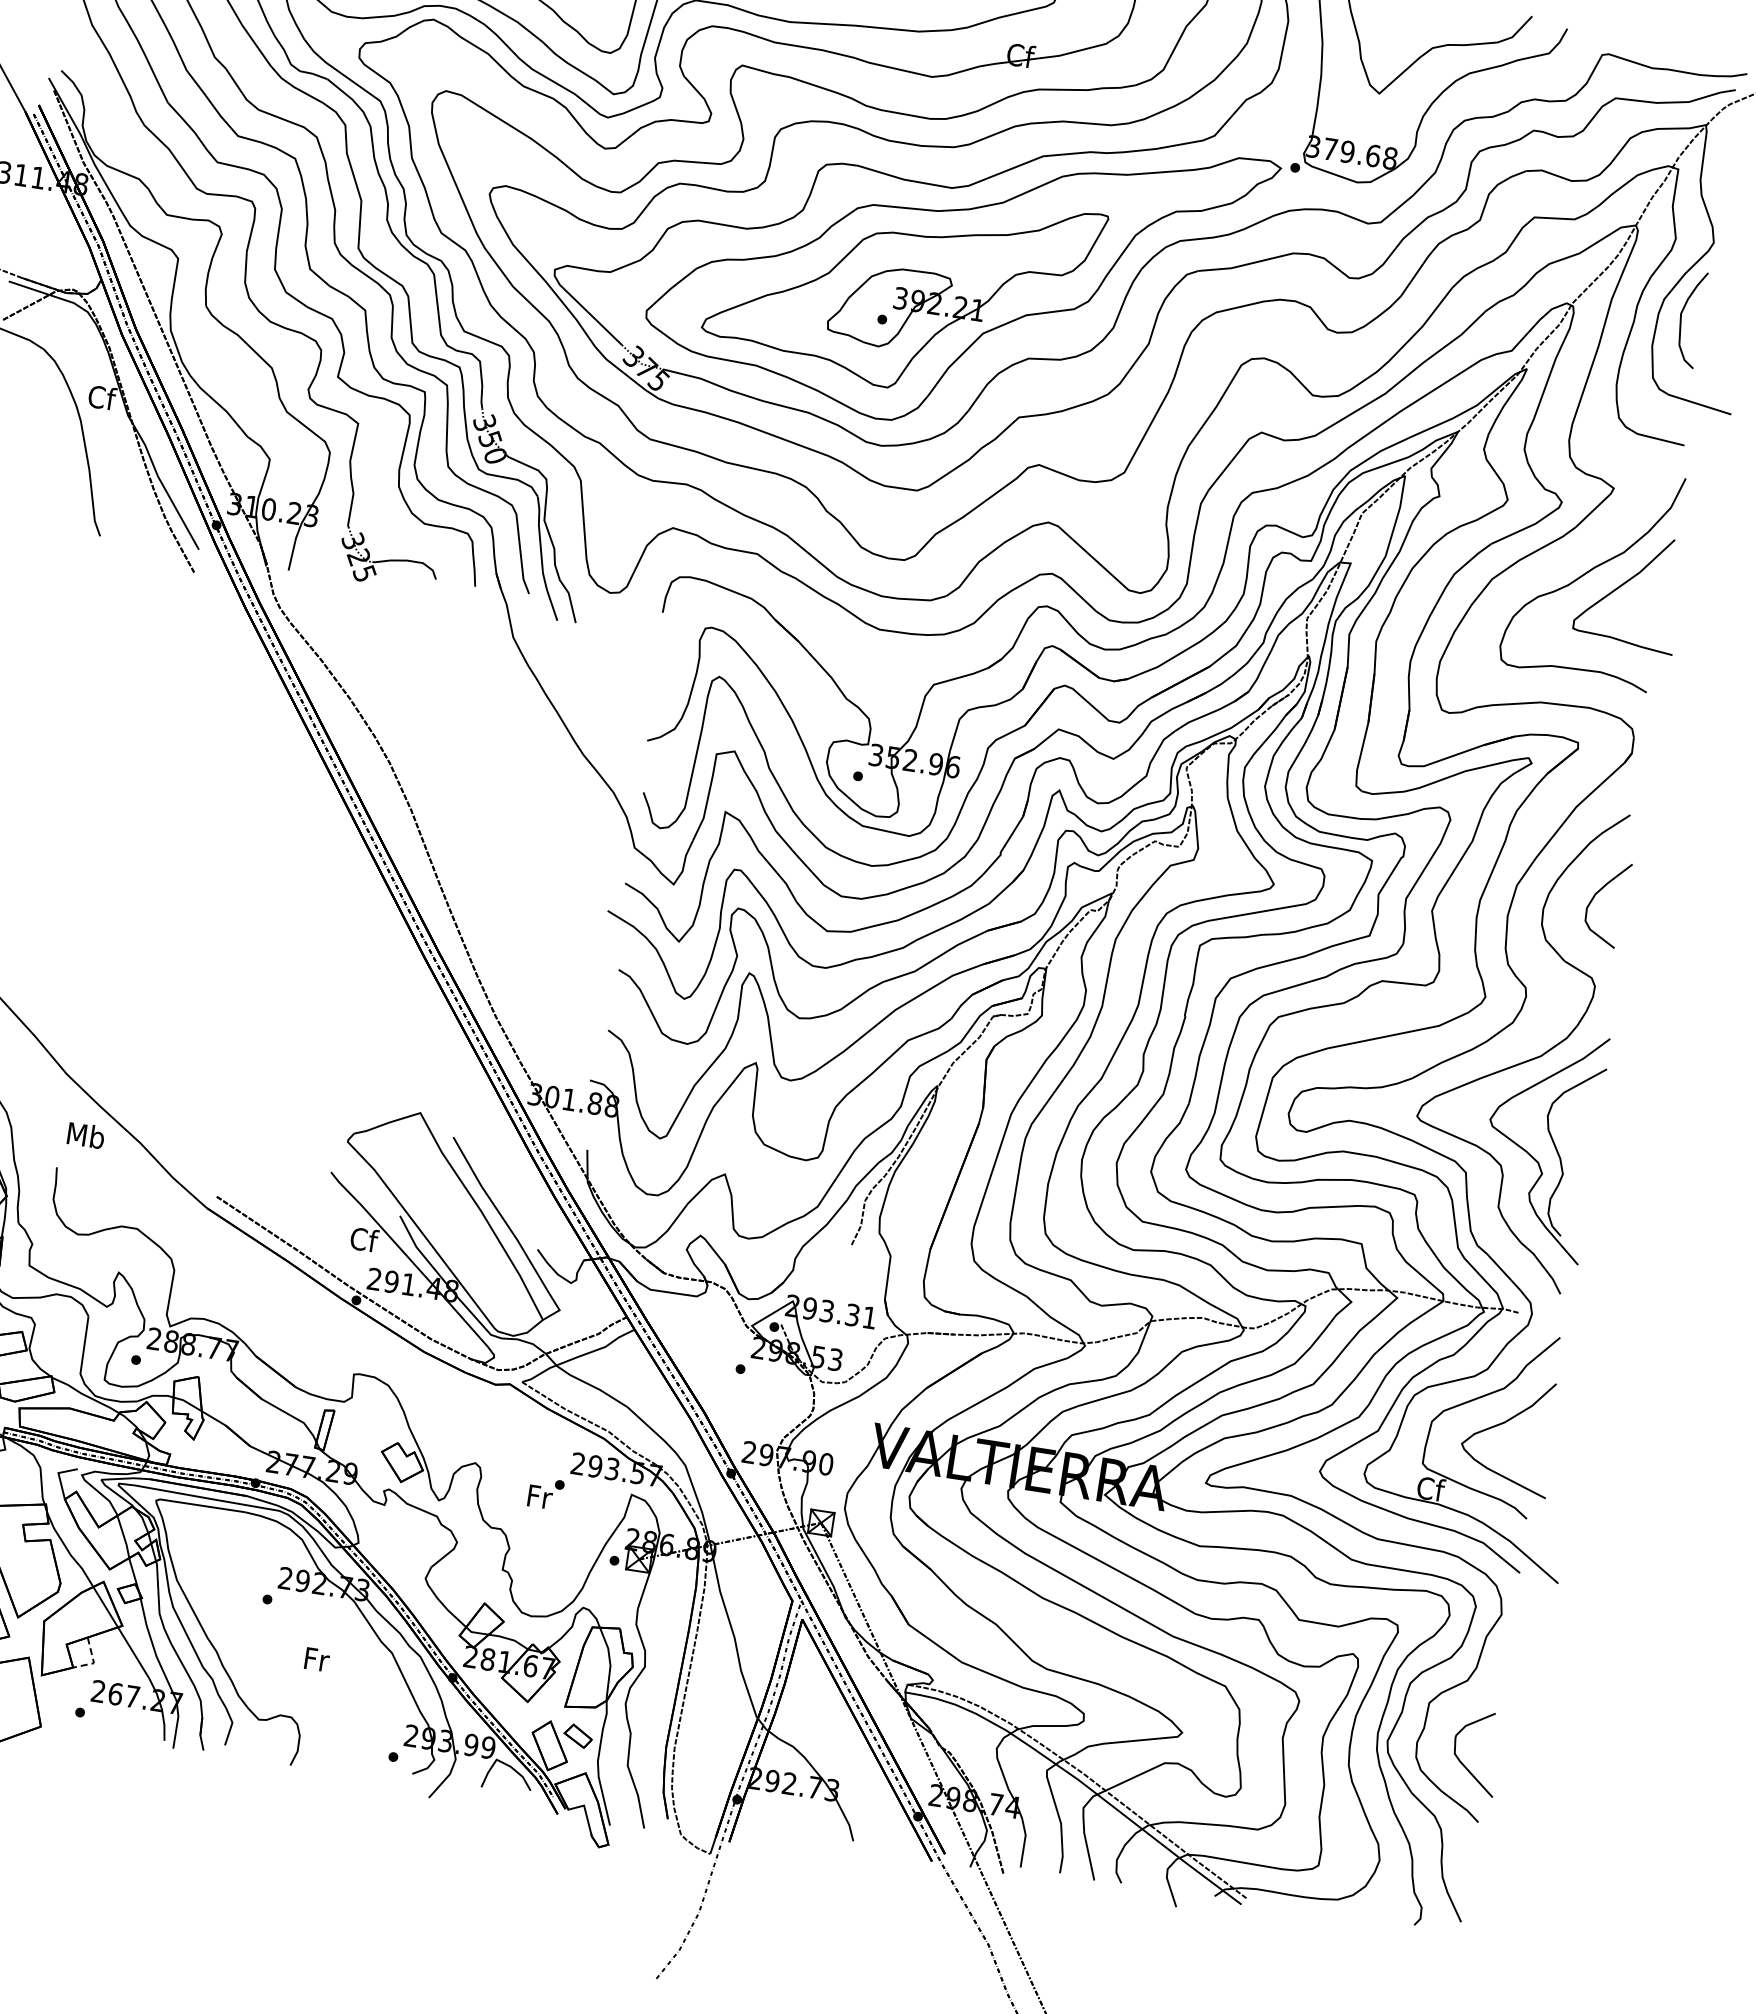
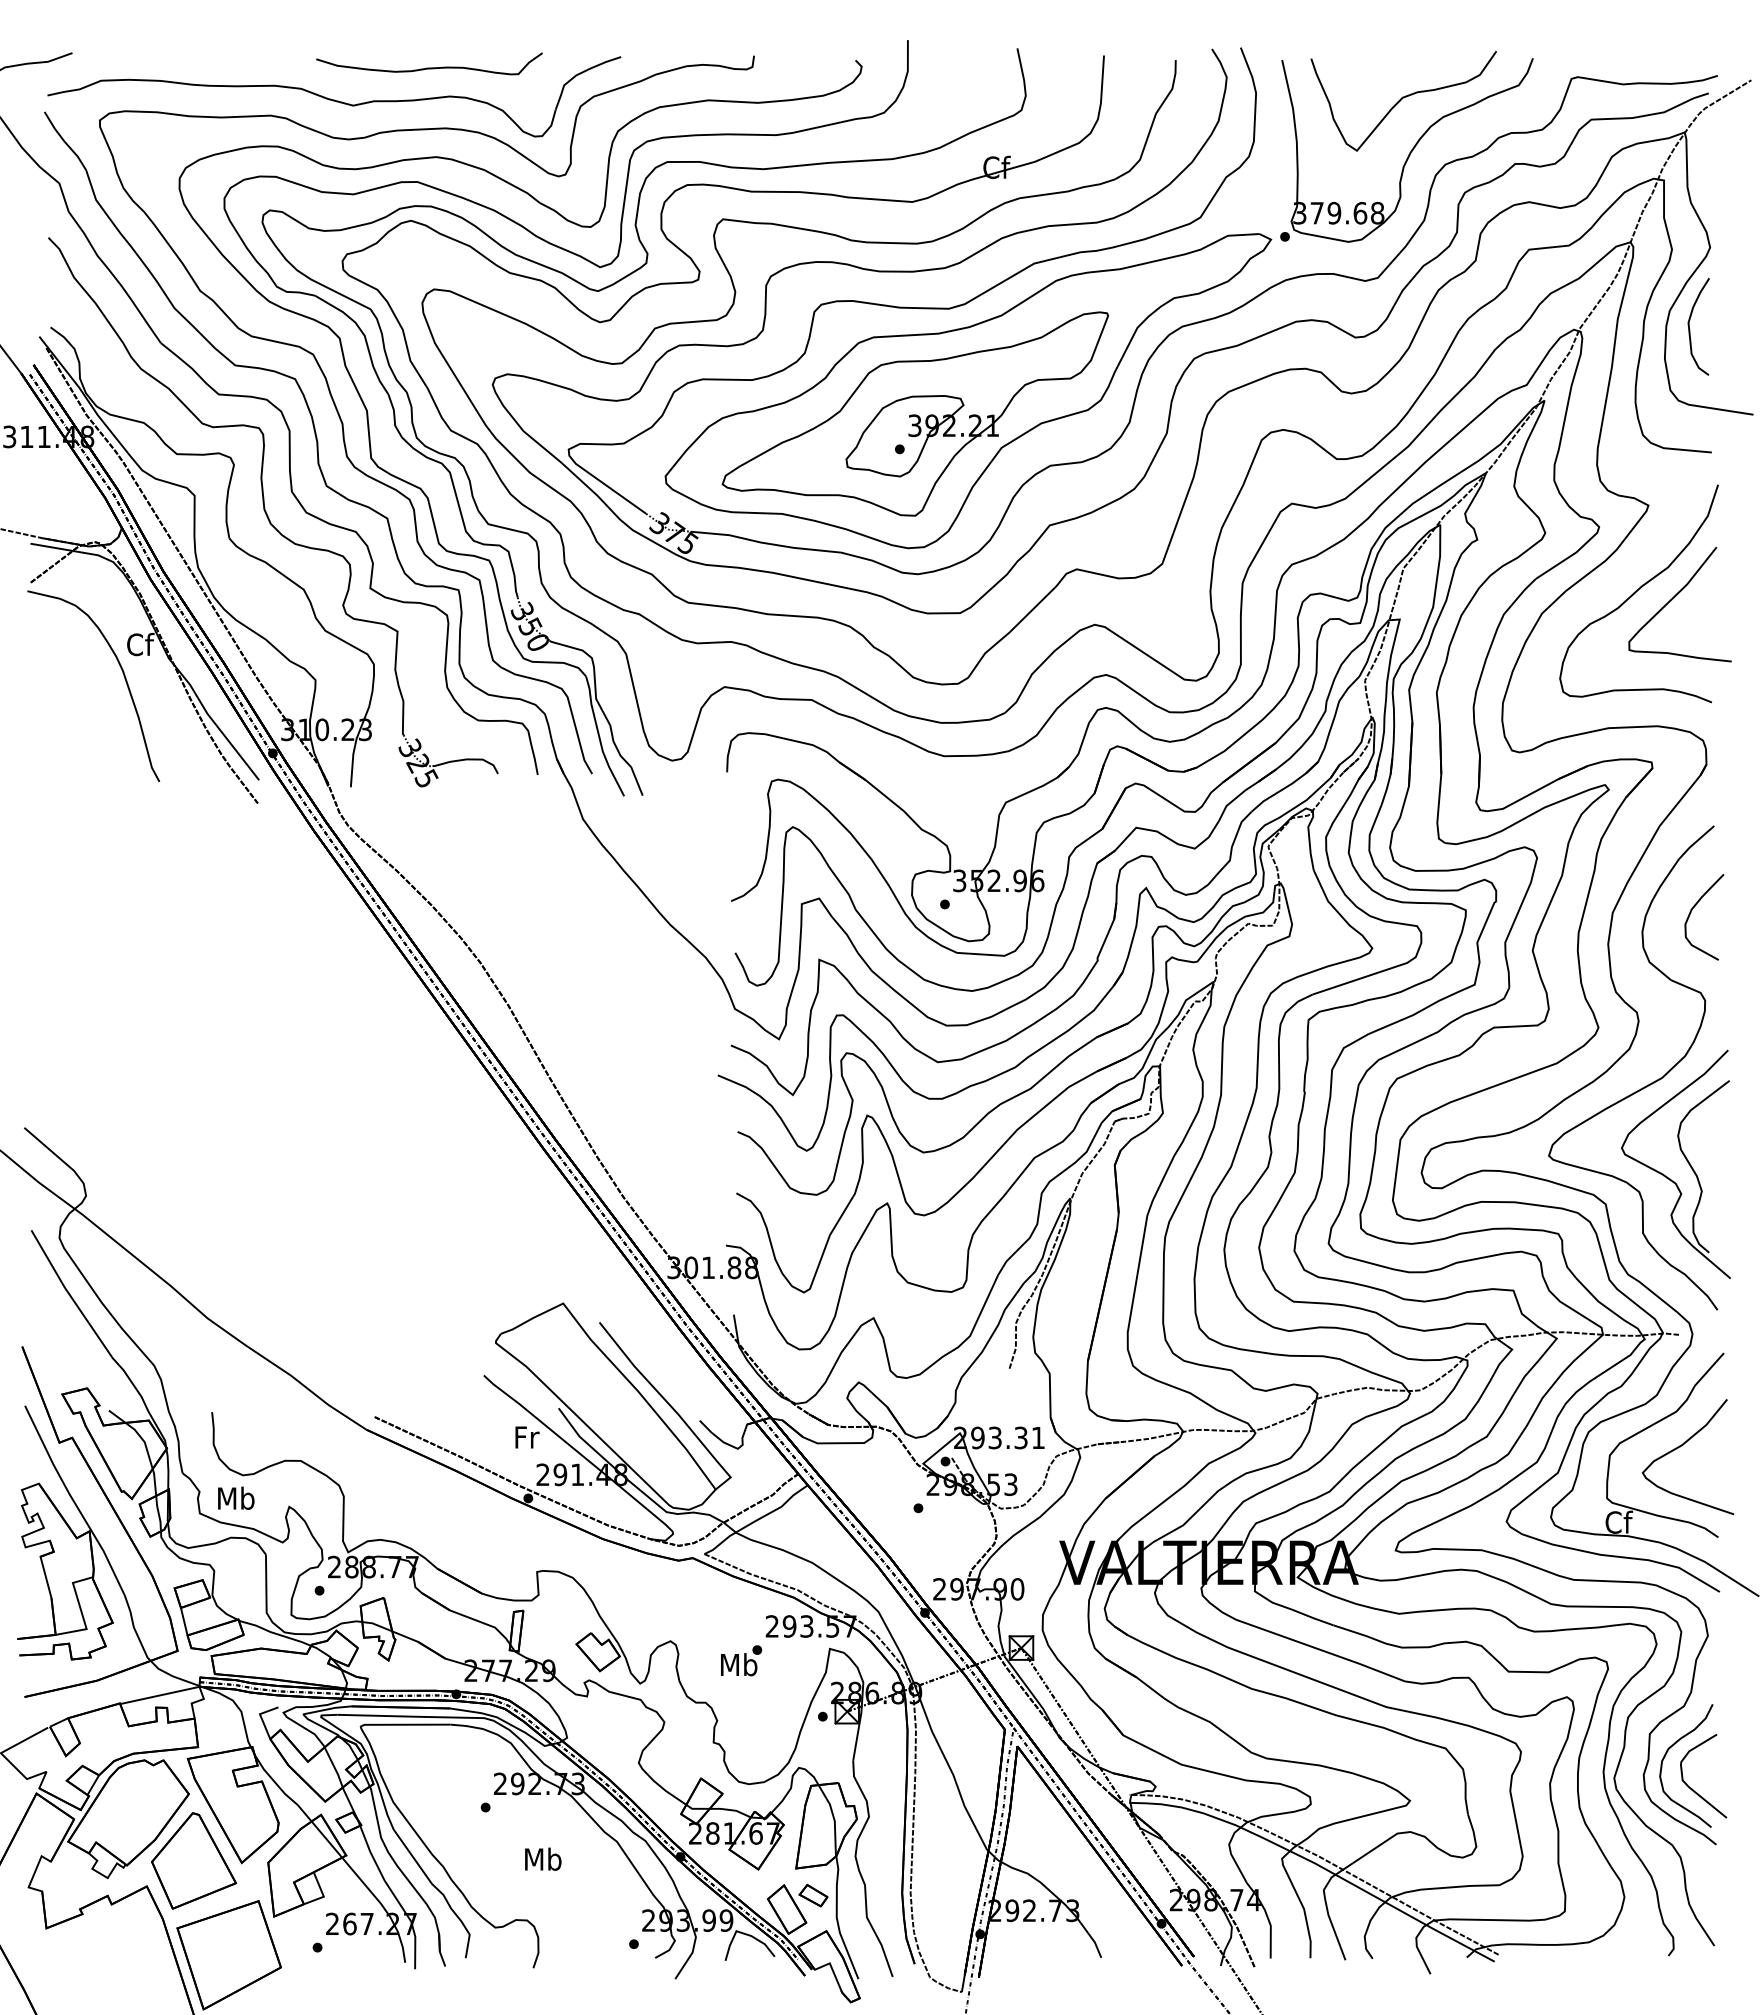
text: (86, 1134) -> (236, 1497), moved
text: (363, 1238) -> (526, 1436), Cf -> Fr
text: (540, 1496) -> (739, 1664), Fr -> Mb
text: (316, 1658) -> (543, 1858), Fr -> Mb
line: (94, 1660) -> (323, 1894), dashed -> solid
curve: (1442, 1726) -> (1666, 1755), added

